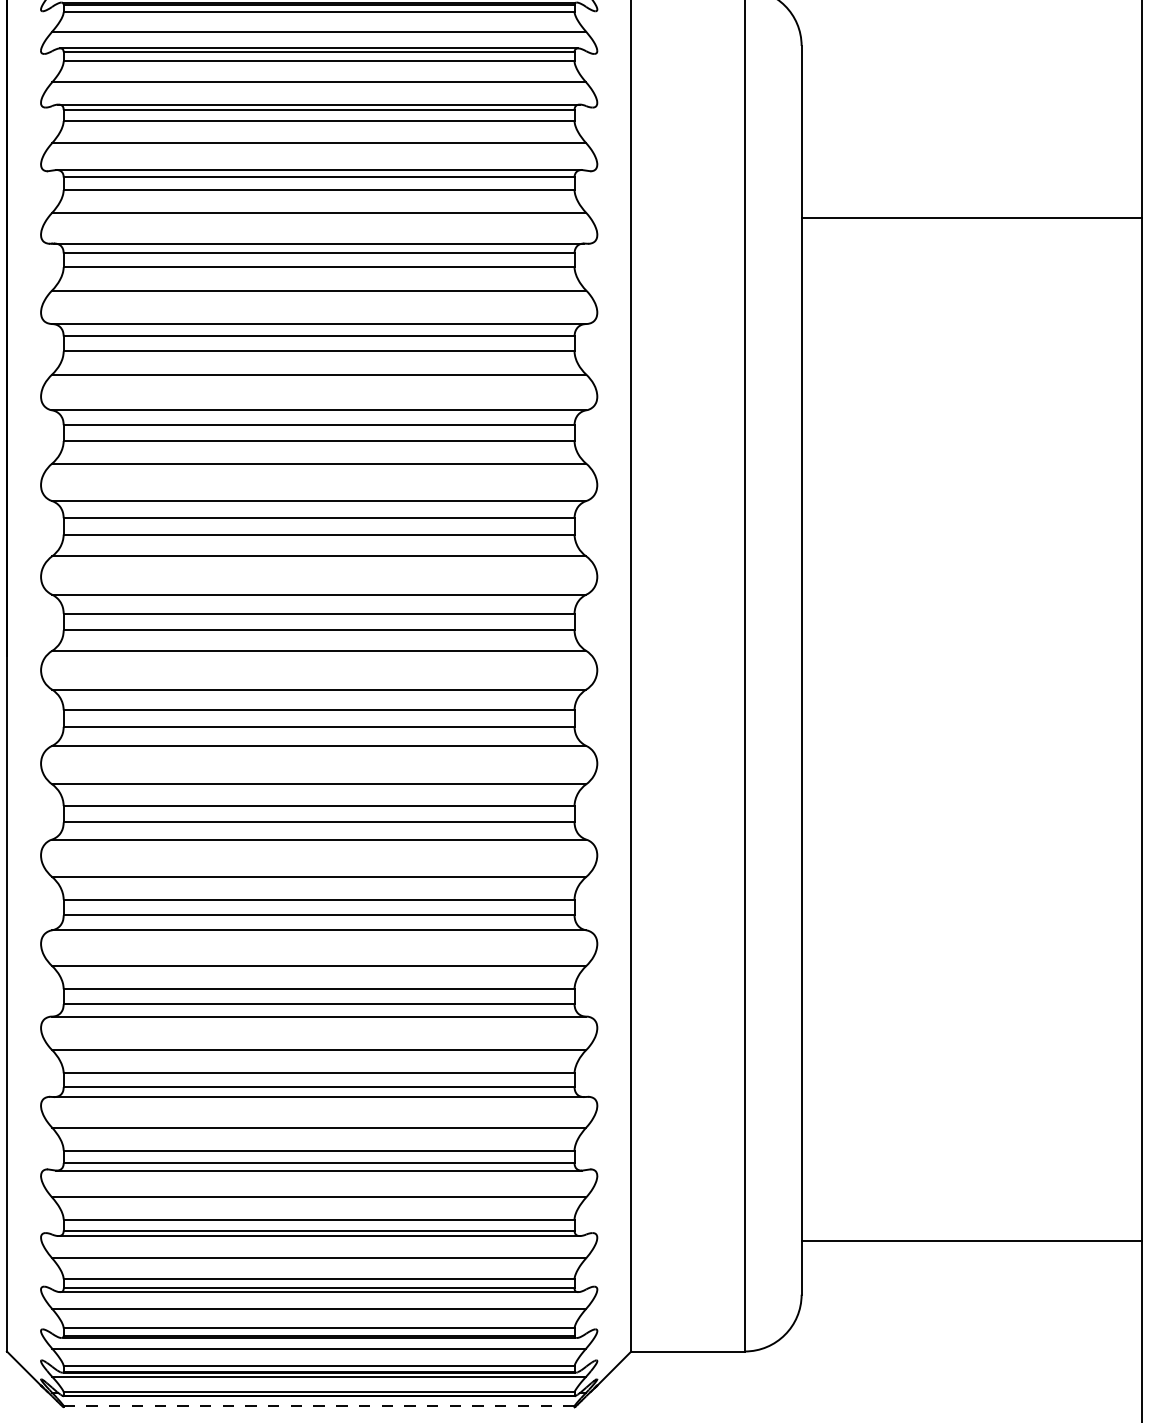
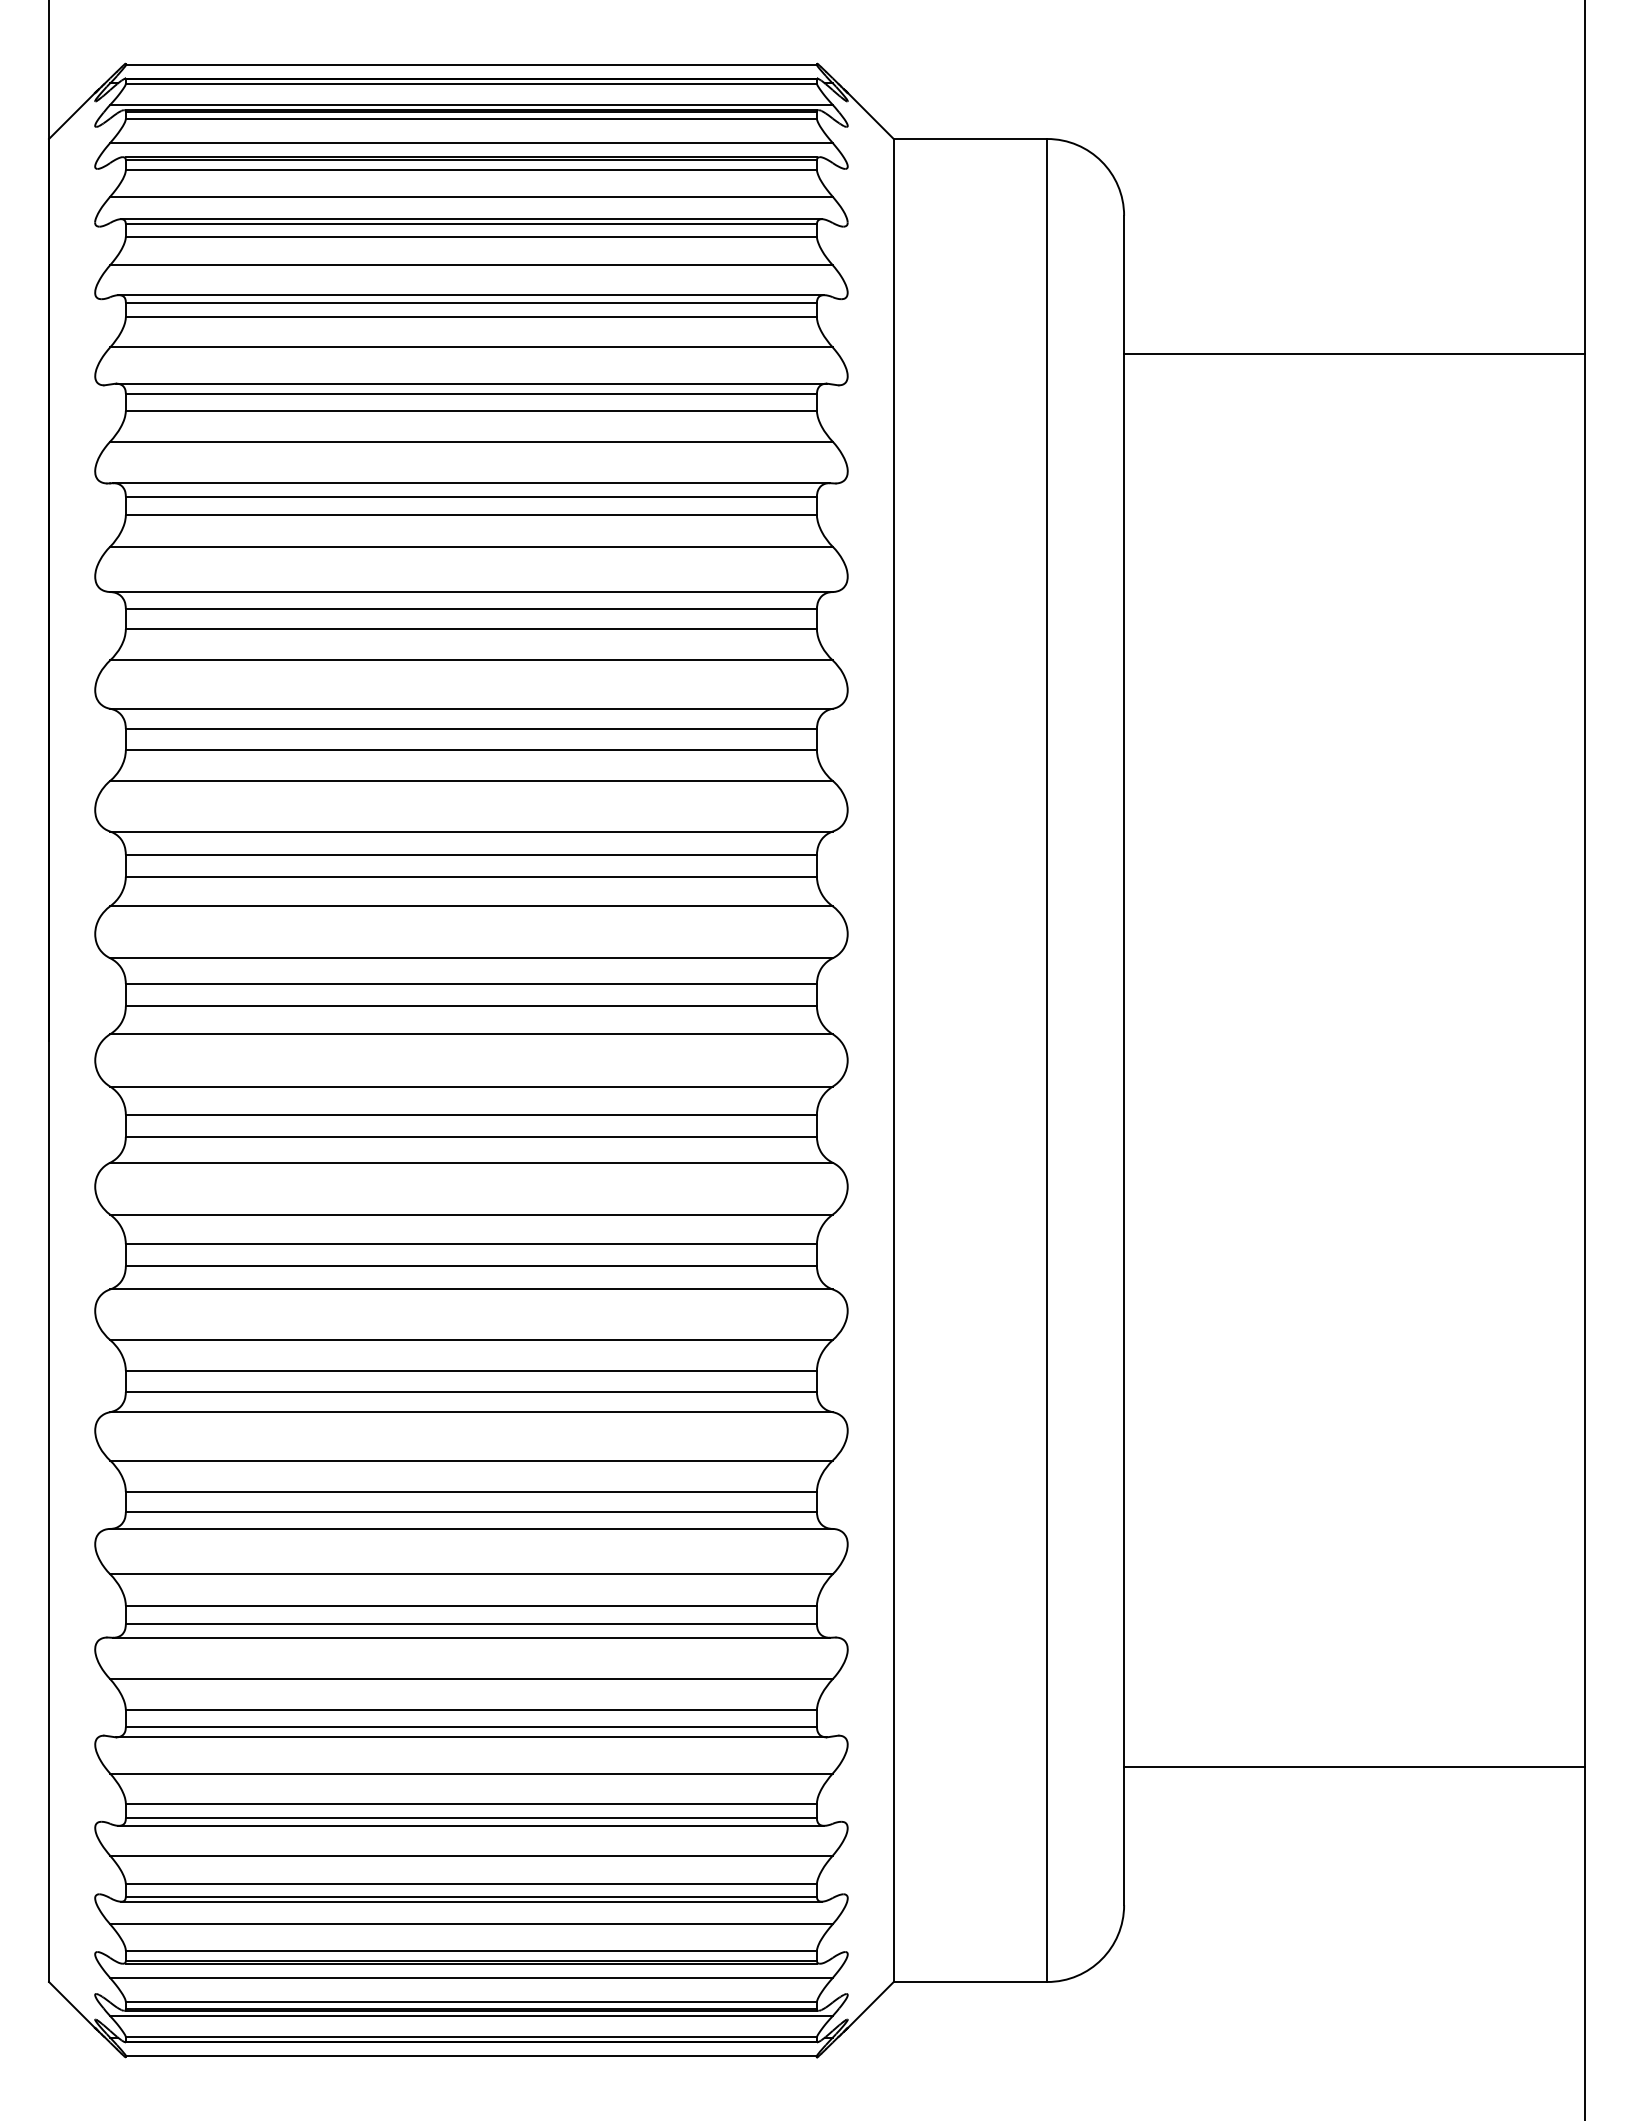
line: (971, 218) -> (1354, 354), moved
line: (971, 1240) -> (1354, 1766), moved
line: (319, 1405) -> (471, 2055), dashed -> solid

